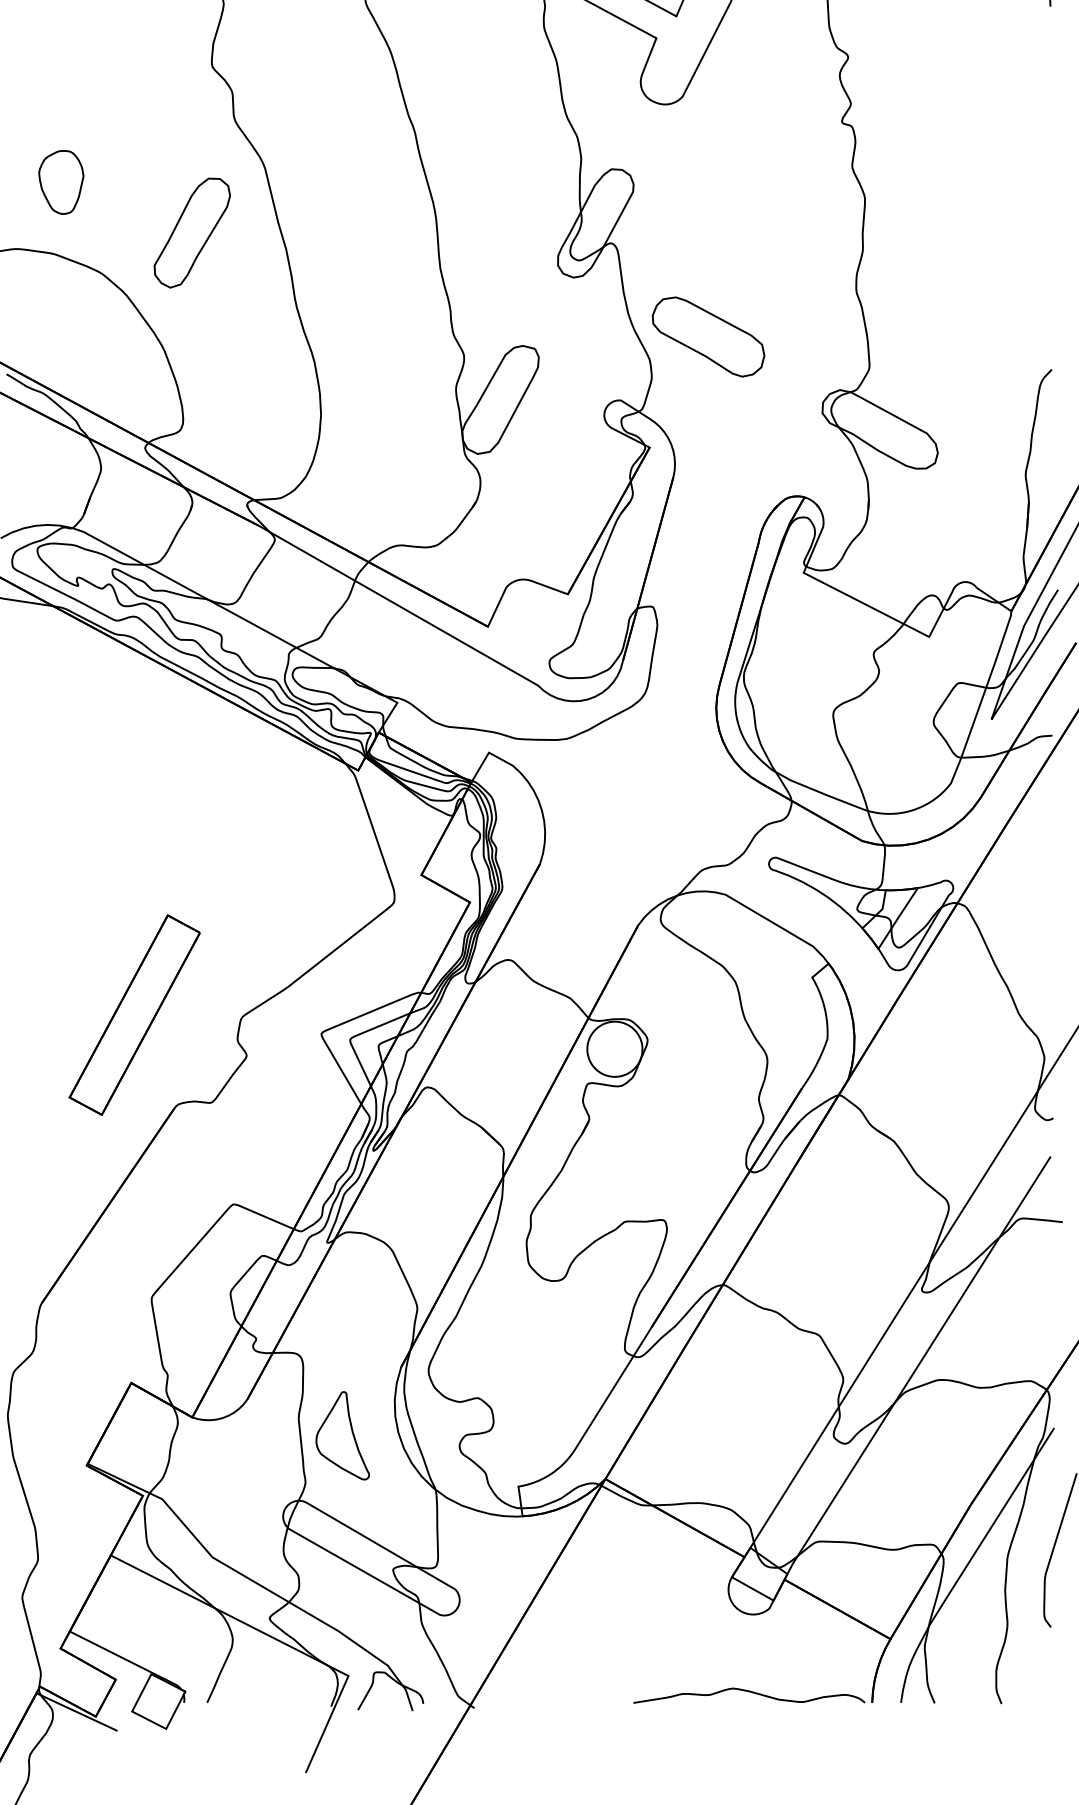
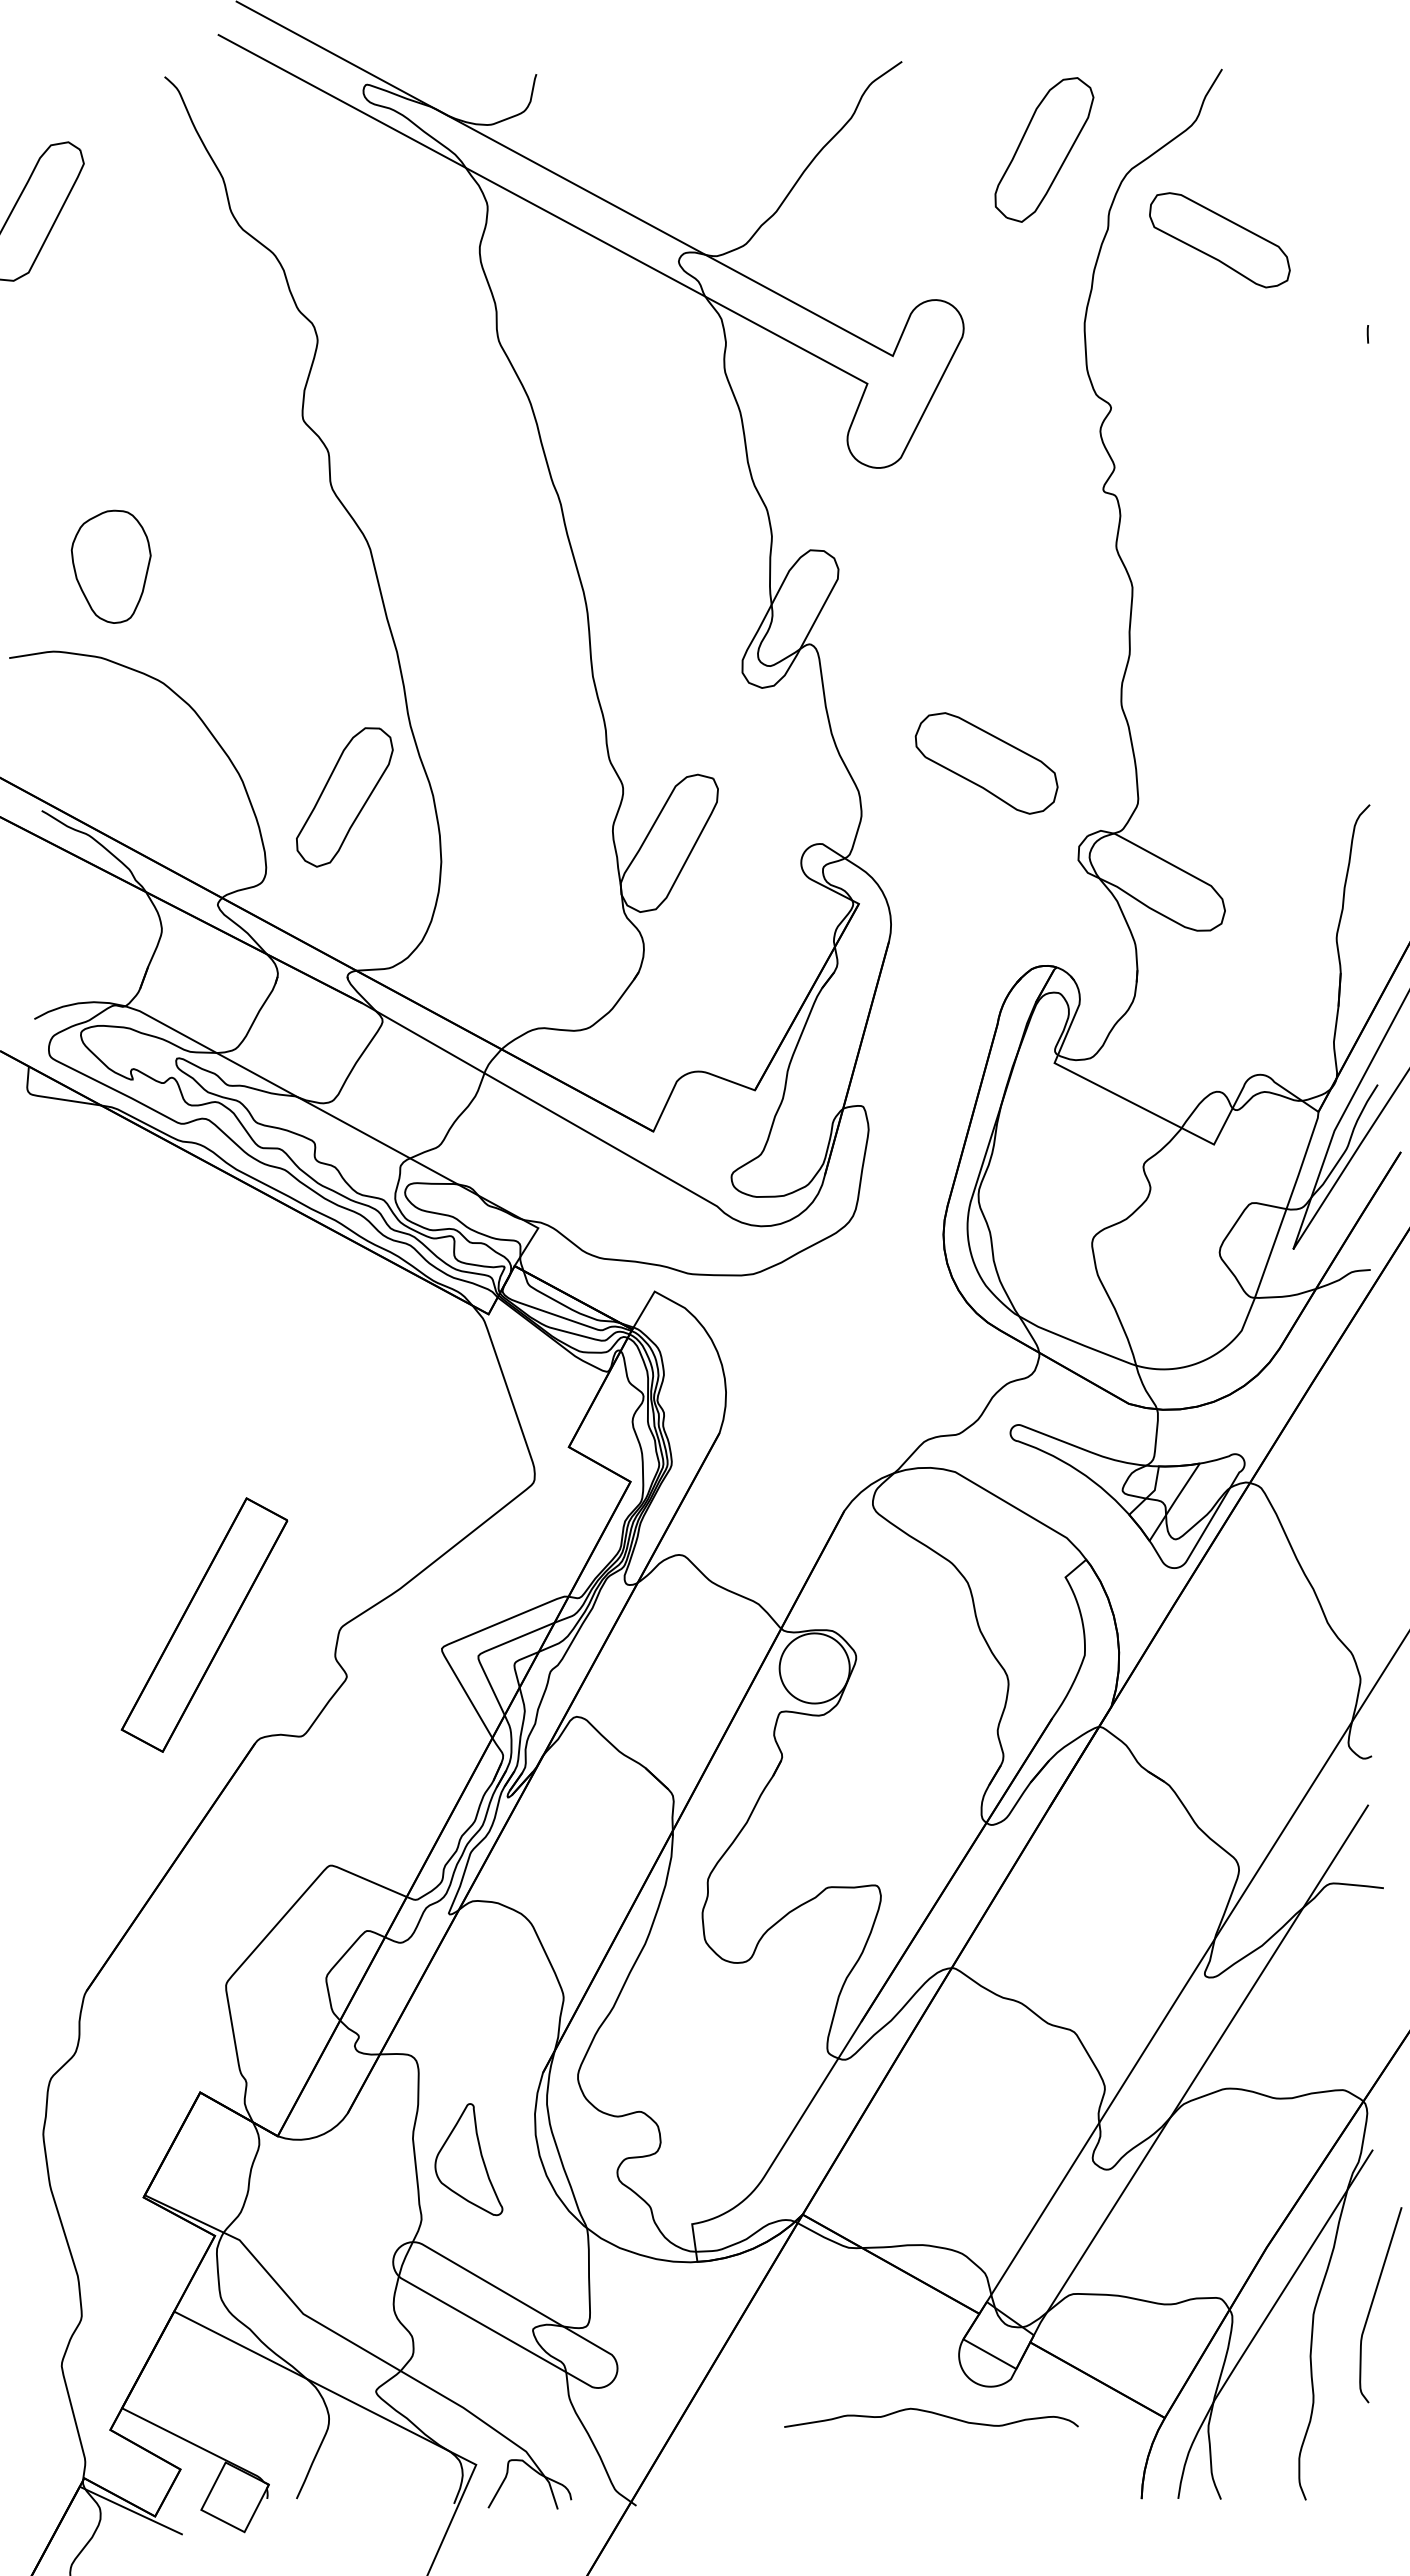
part: (61, 182) -> (111, 567), size x1.4
part: (192, 233) -> (344, 797), moved
part: (708, 337) -> (986, 763), moved
curve: (749, 1692) -> (931, 2413), moved

